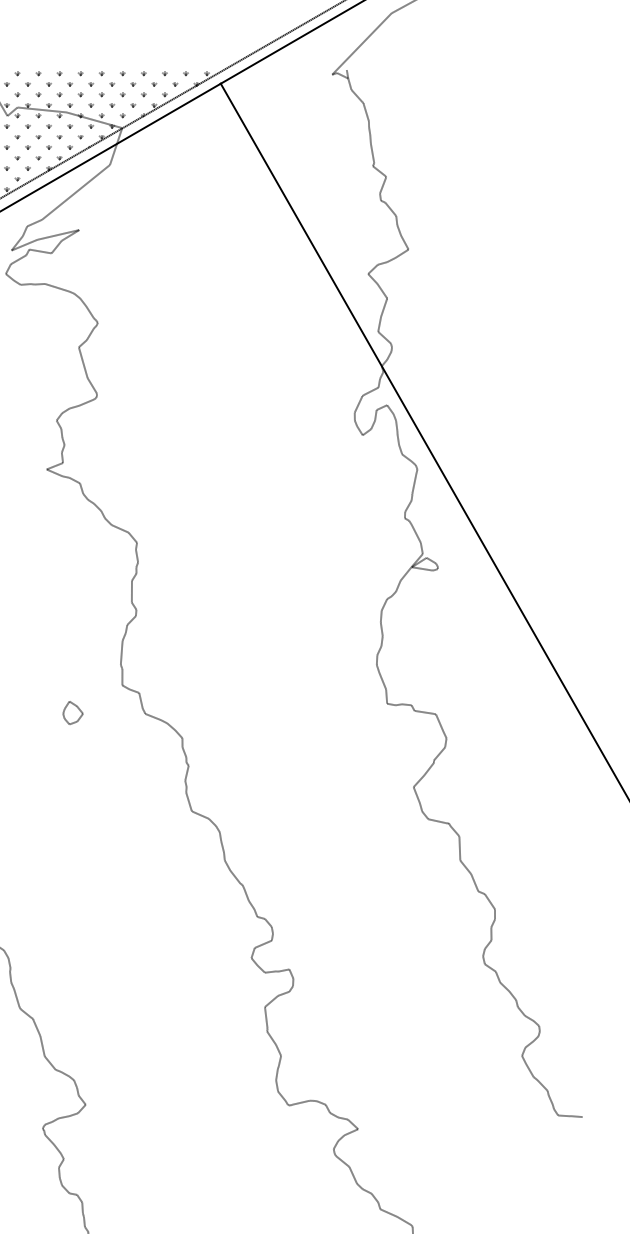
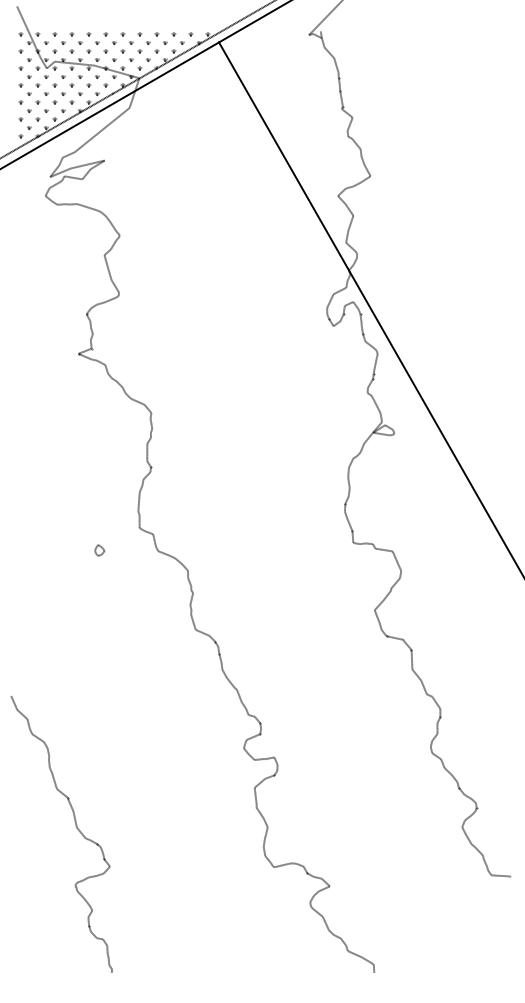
part: (72, 713) -> (99, 550), size x0.6

